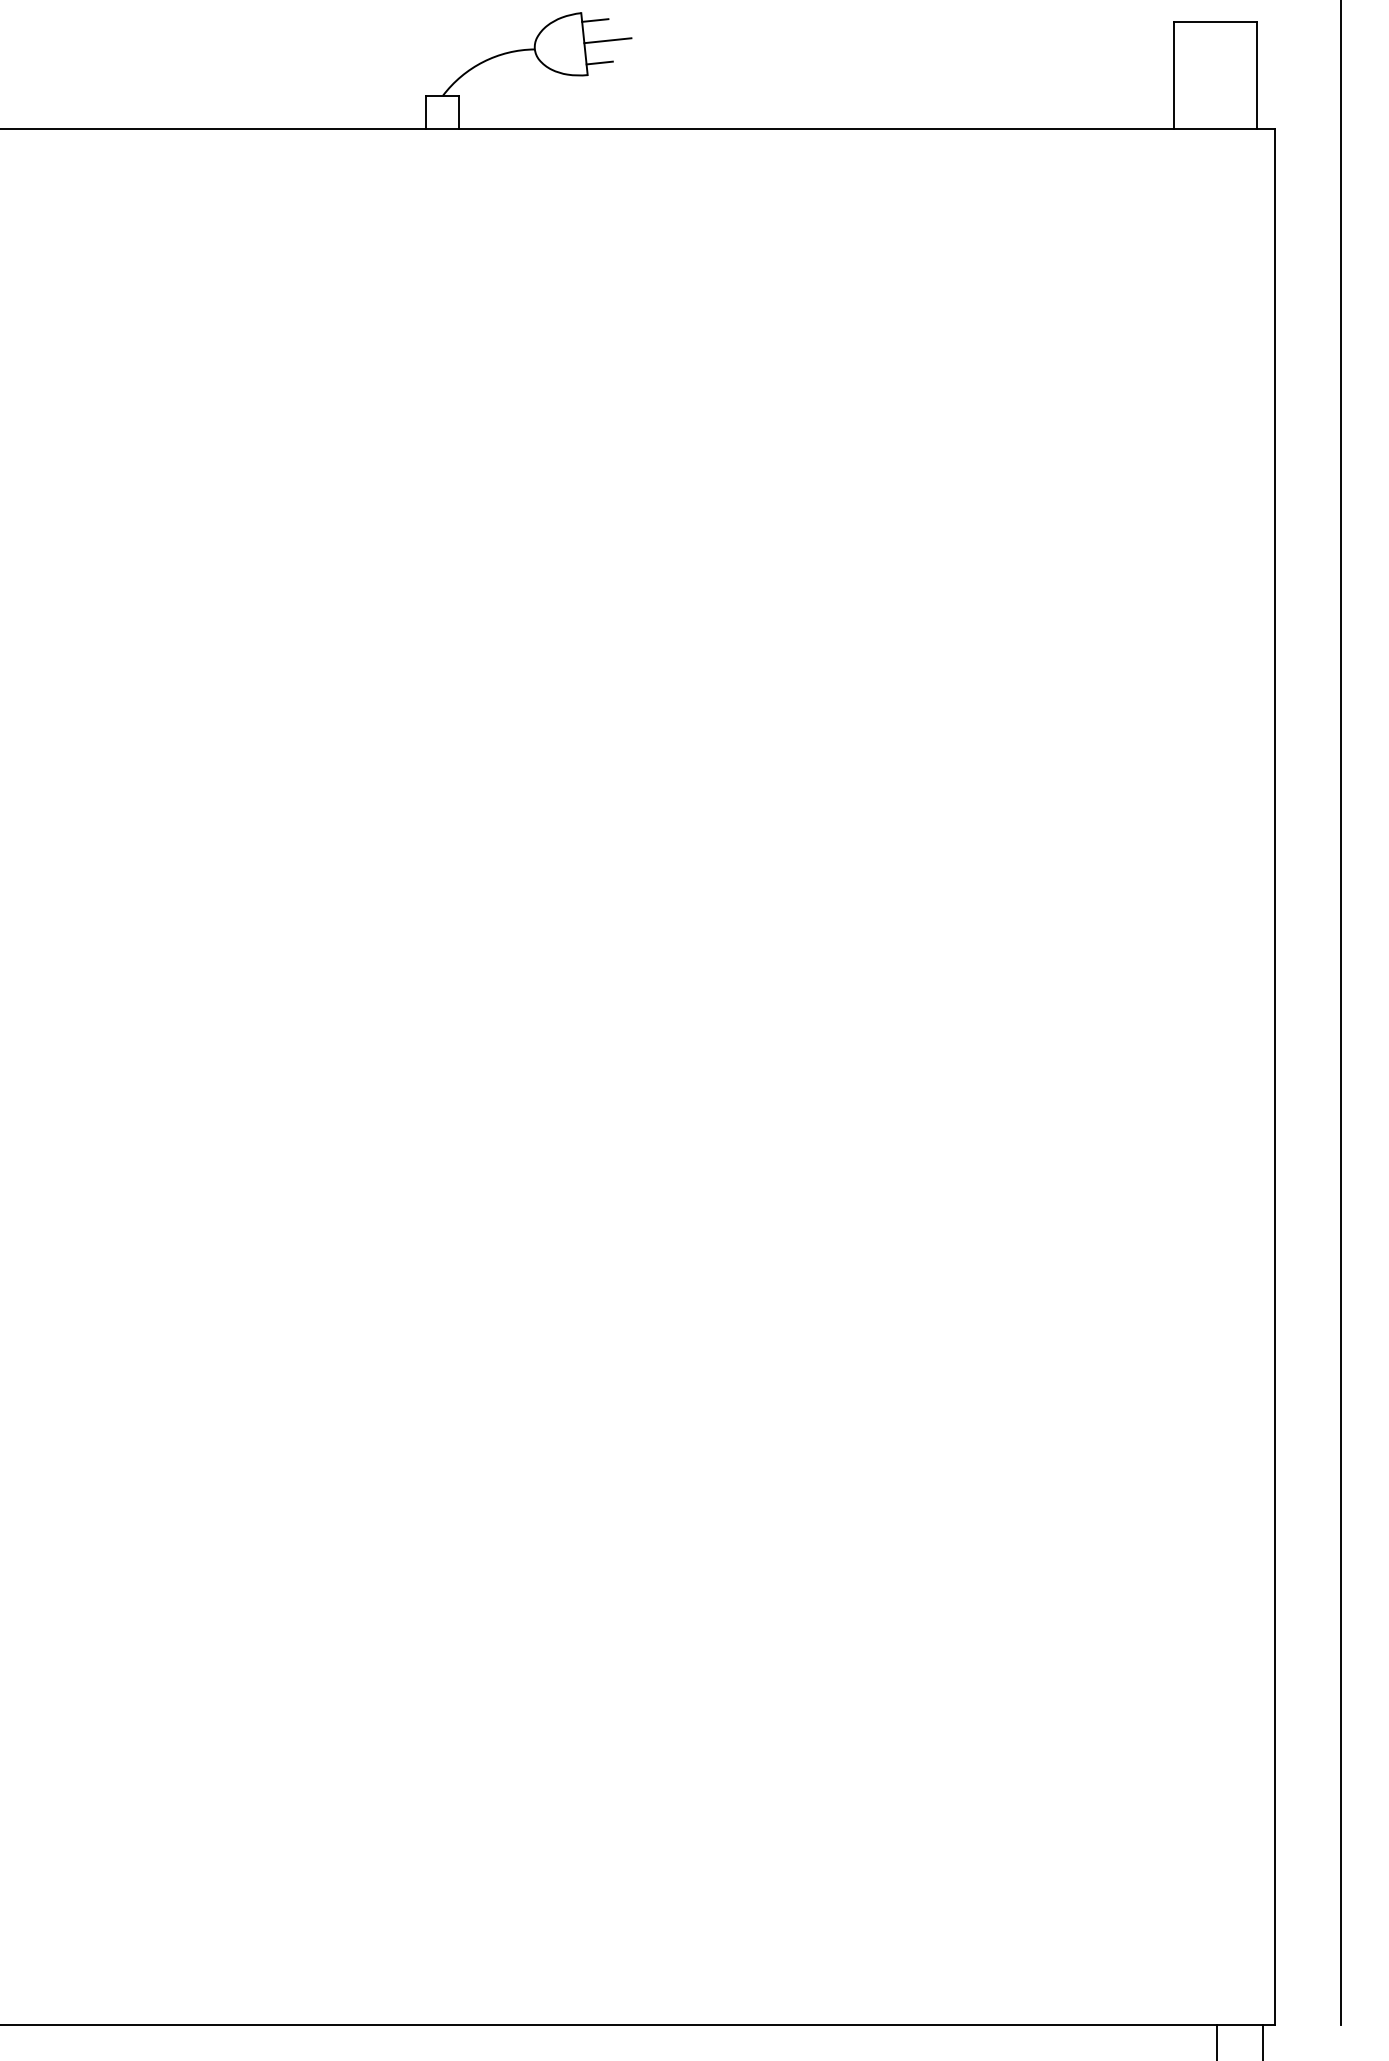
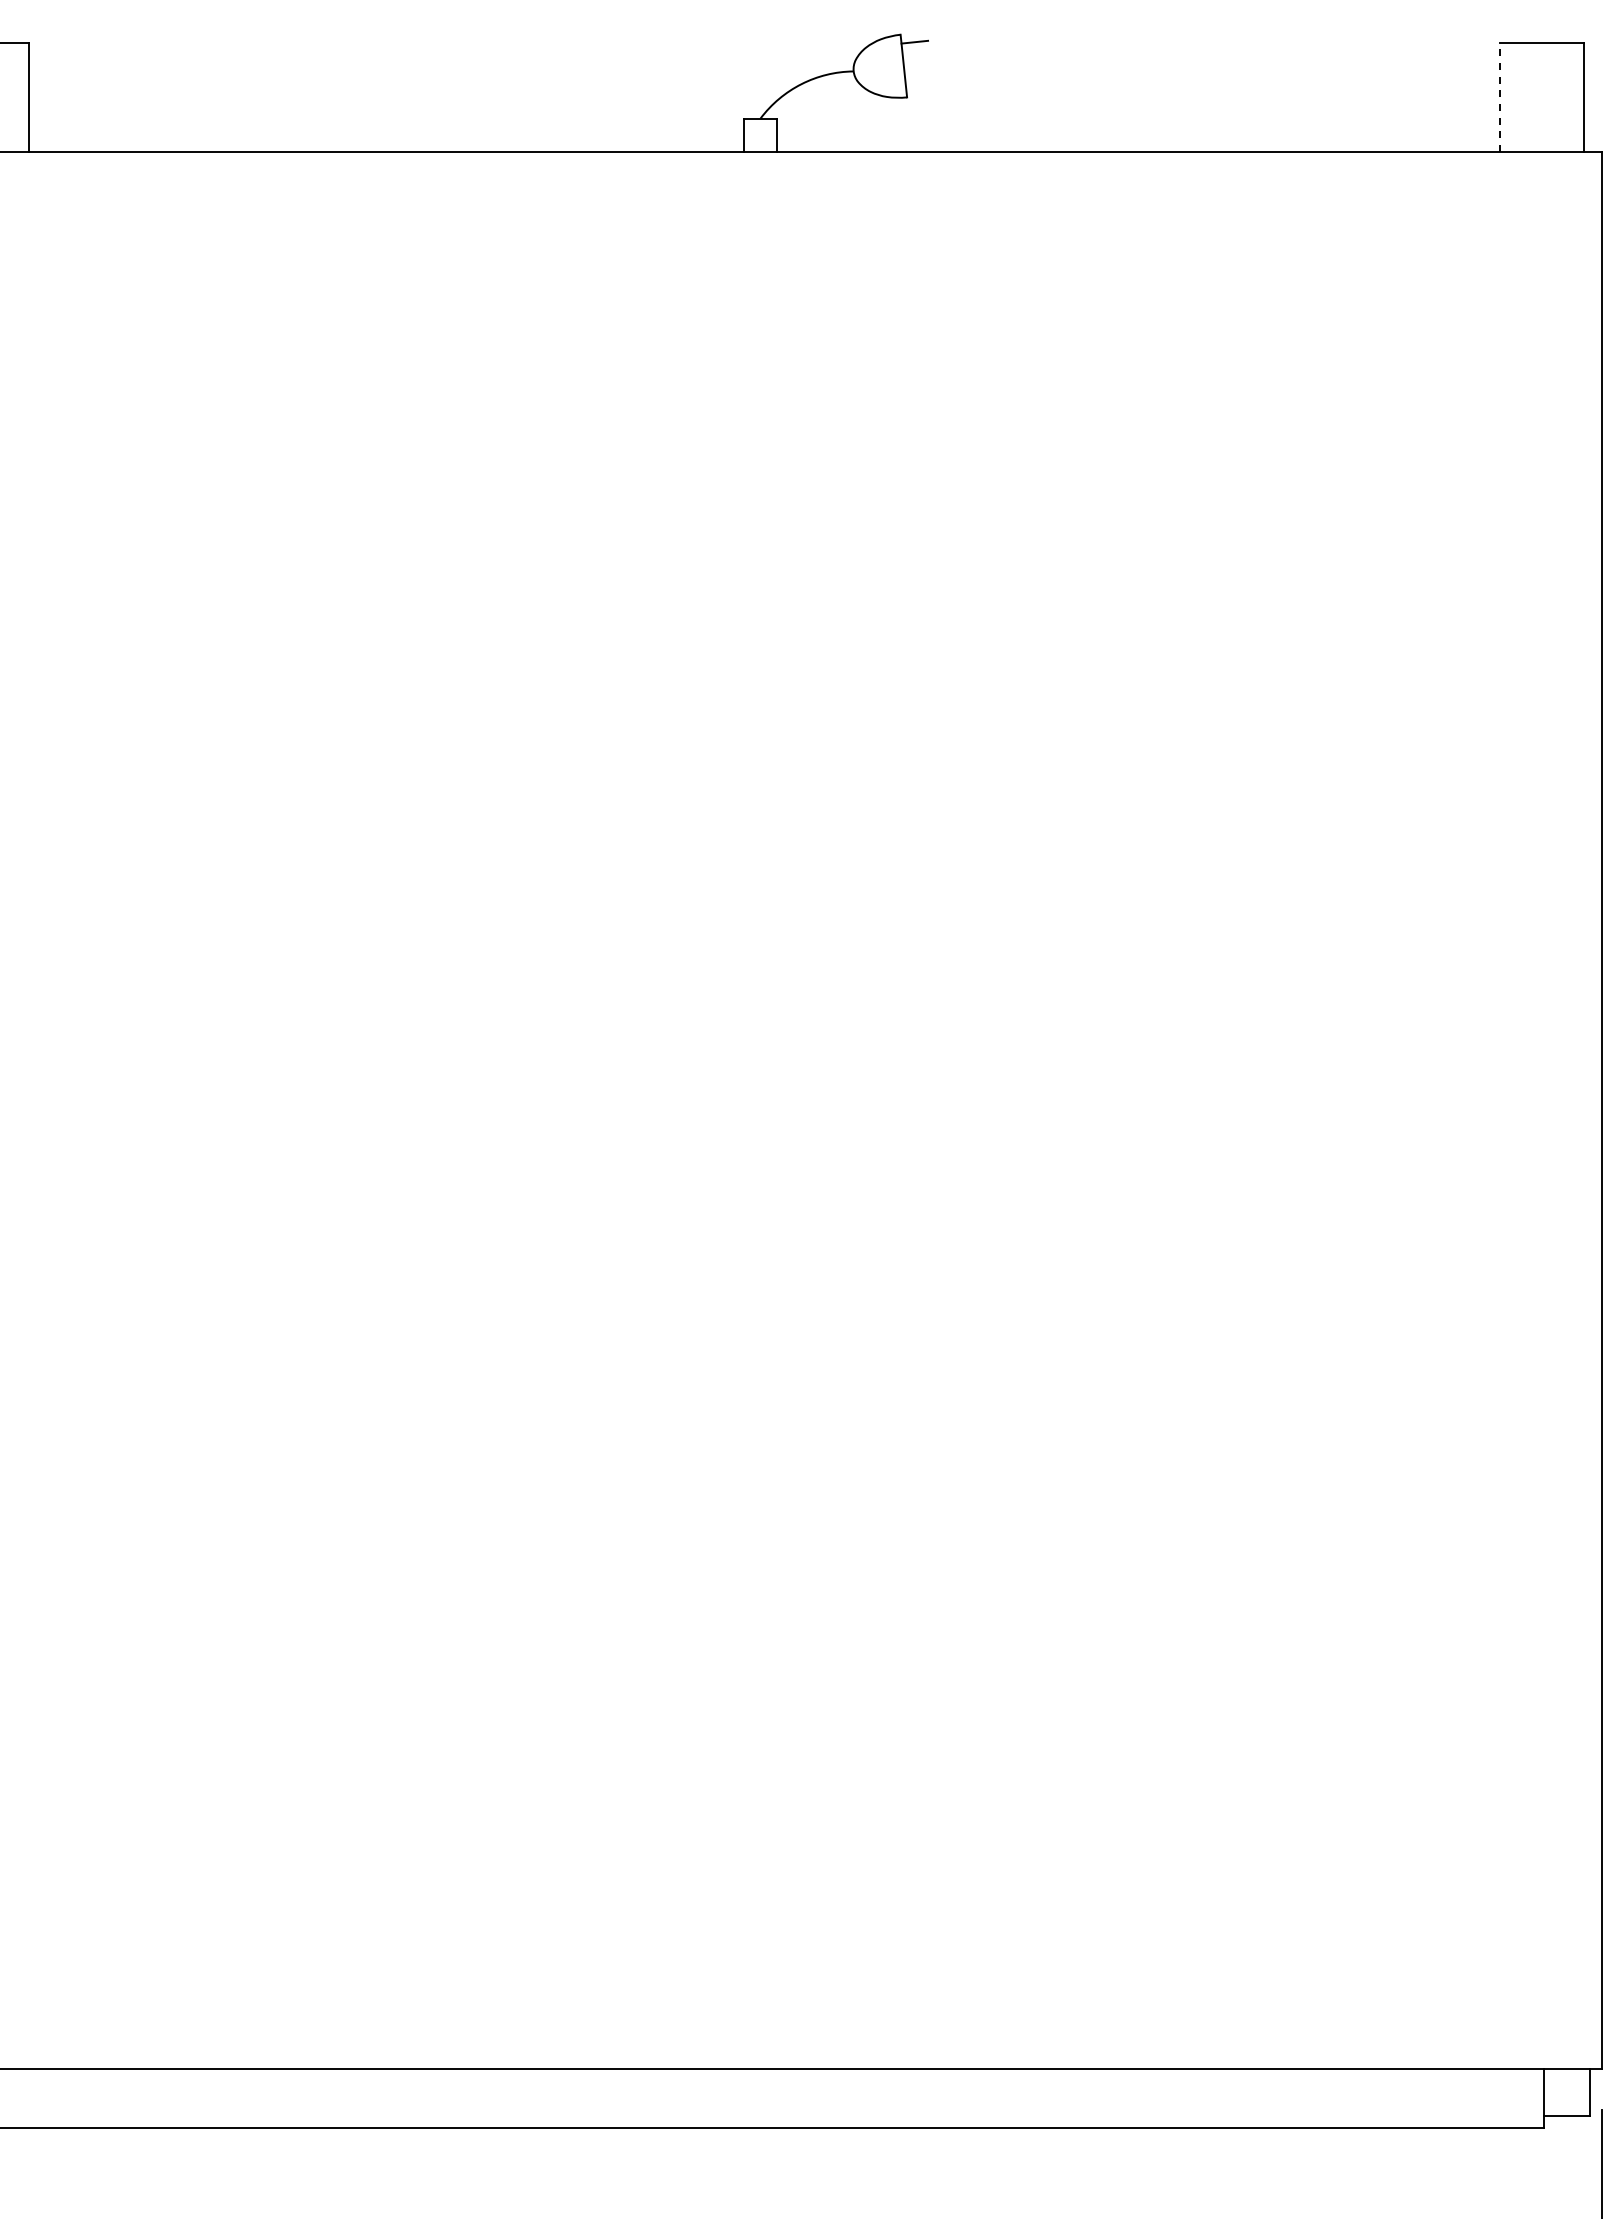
line: (607, 40) -> (927, 62), removed
line: (599, 62) -> (919, 84), removed
line: (1174, 75) -> (1500, 97), solid -> dashed

